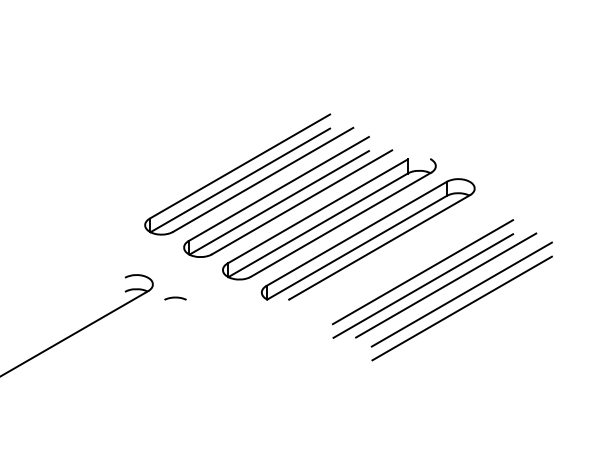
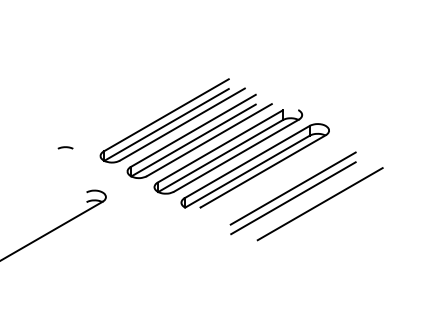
line: (444, 285) -> (308, 197), removed
line: (175, 297) -> (65, 147), moved
line: (462, 308) -> (320, 213), removed

